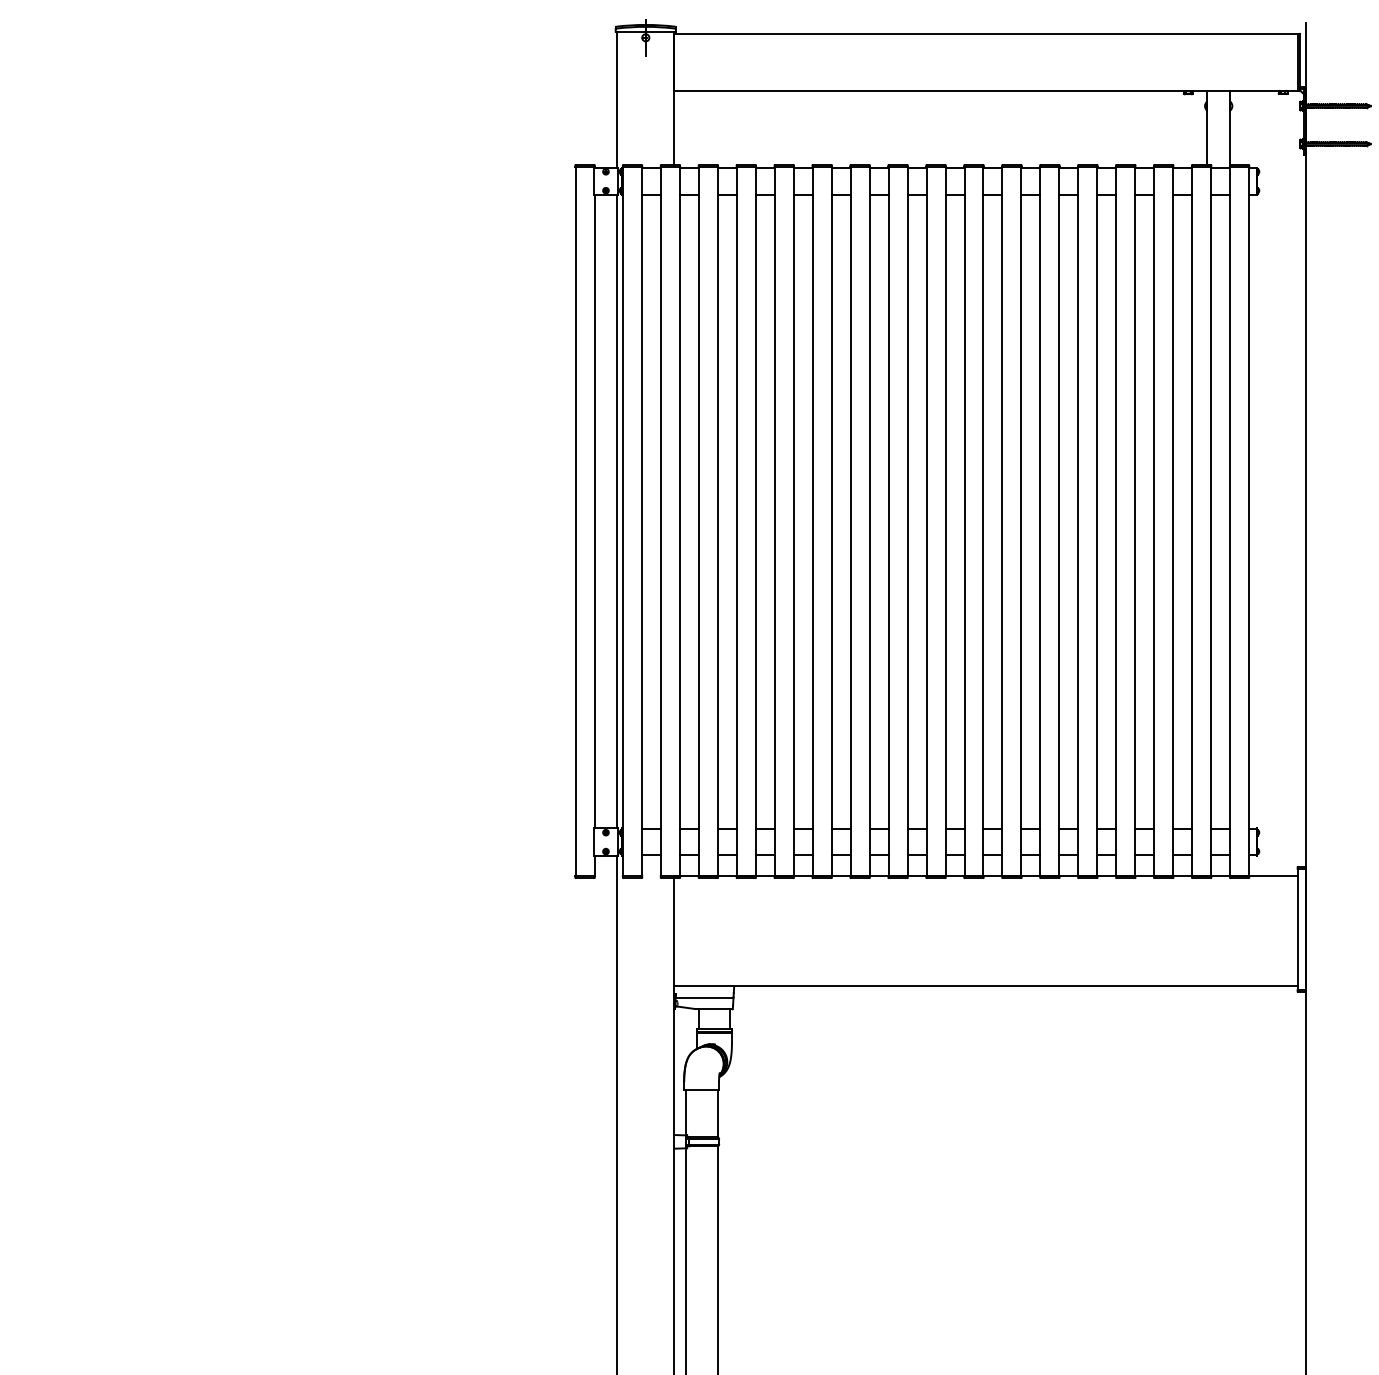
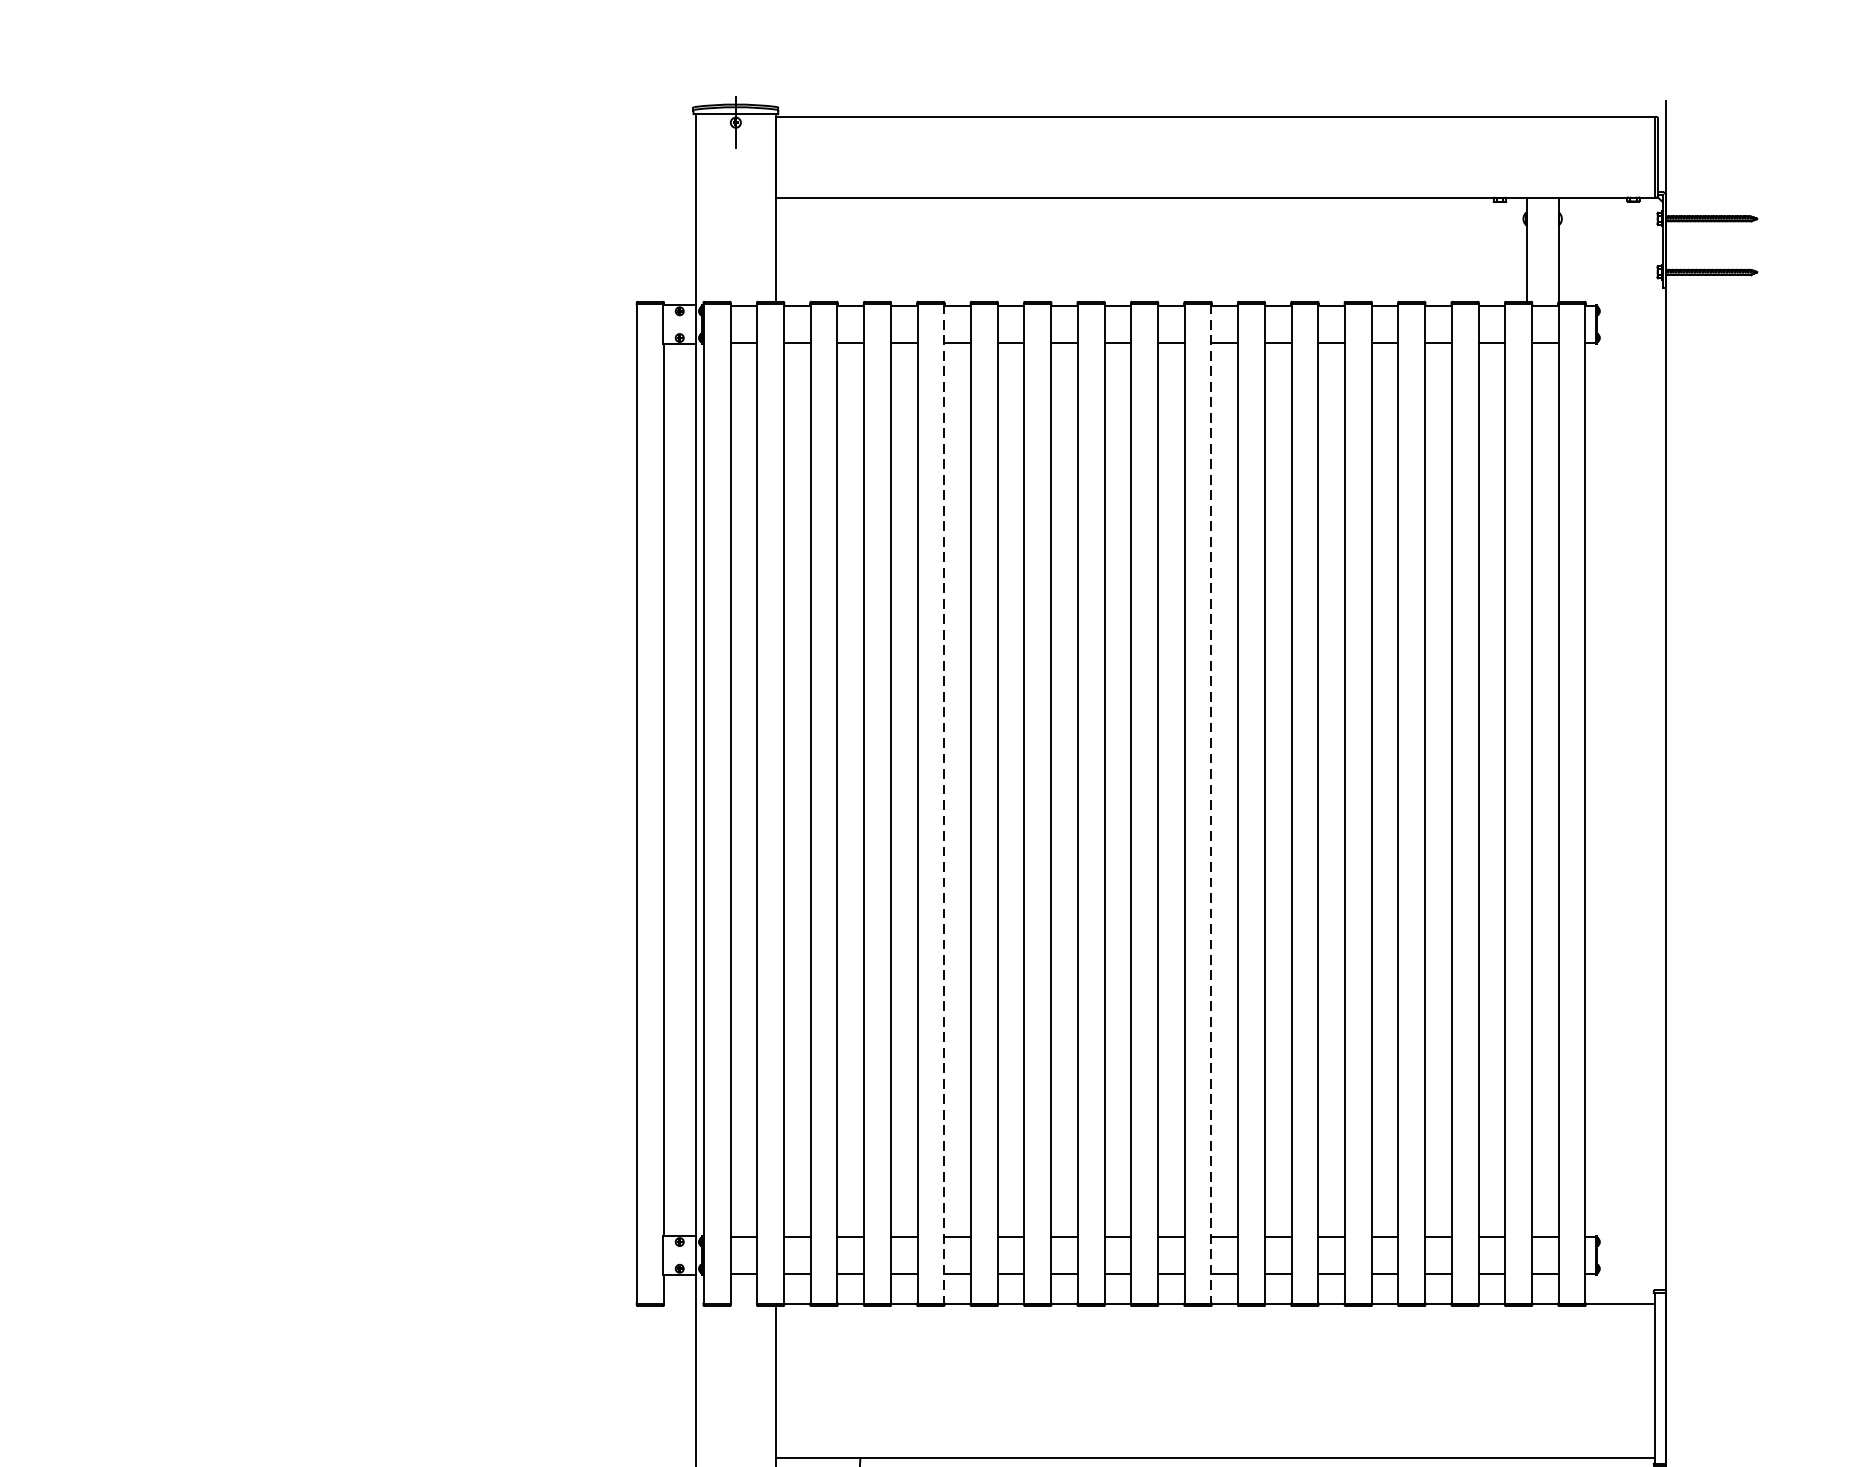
line: (793, 521) -> (943, 803), solid -> dashed
line: (983, 521) -> (1211, 803), solid -> dashed

